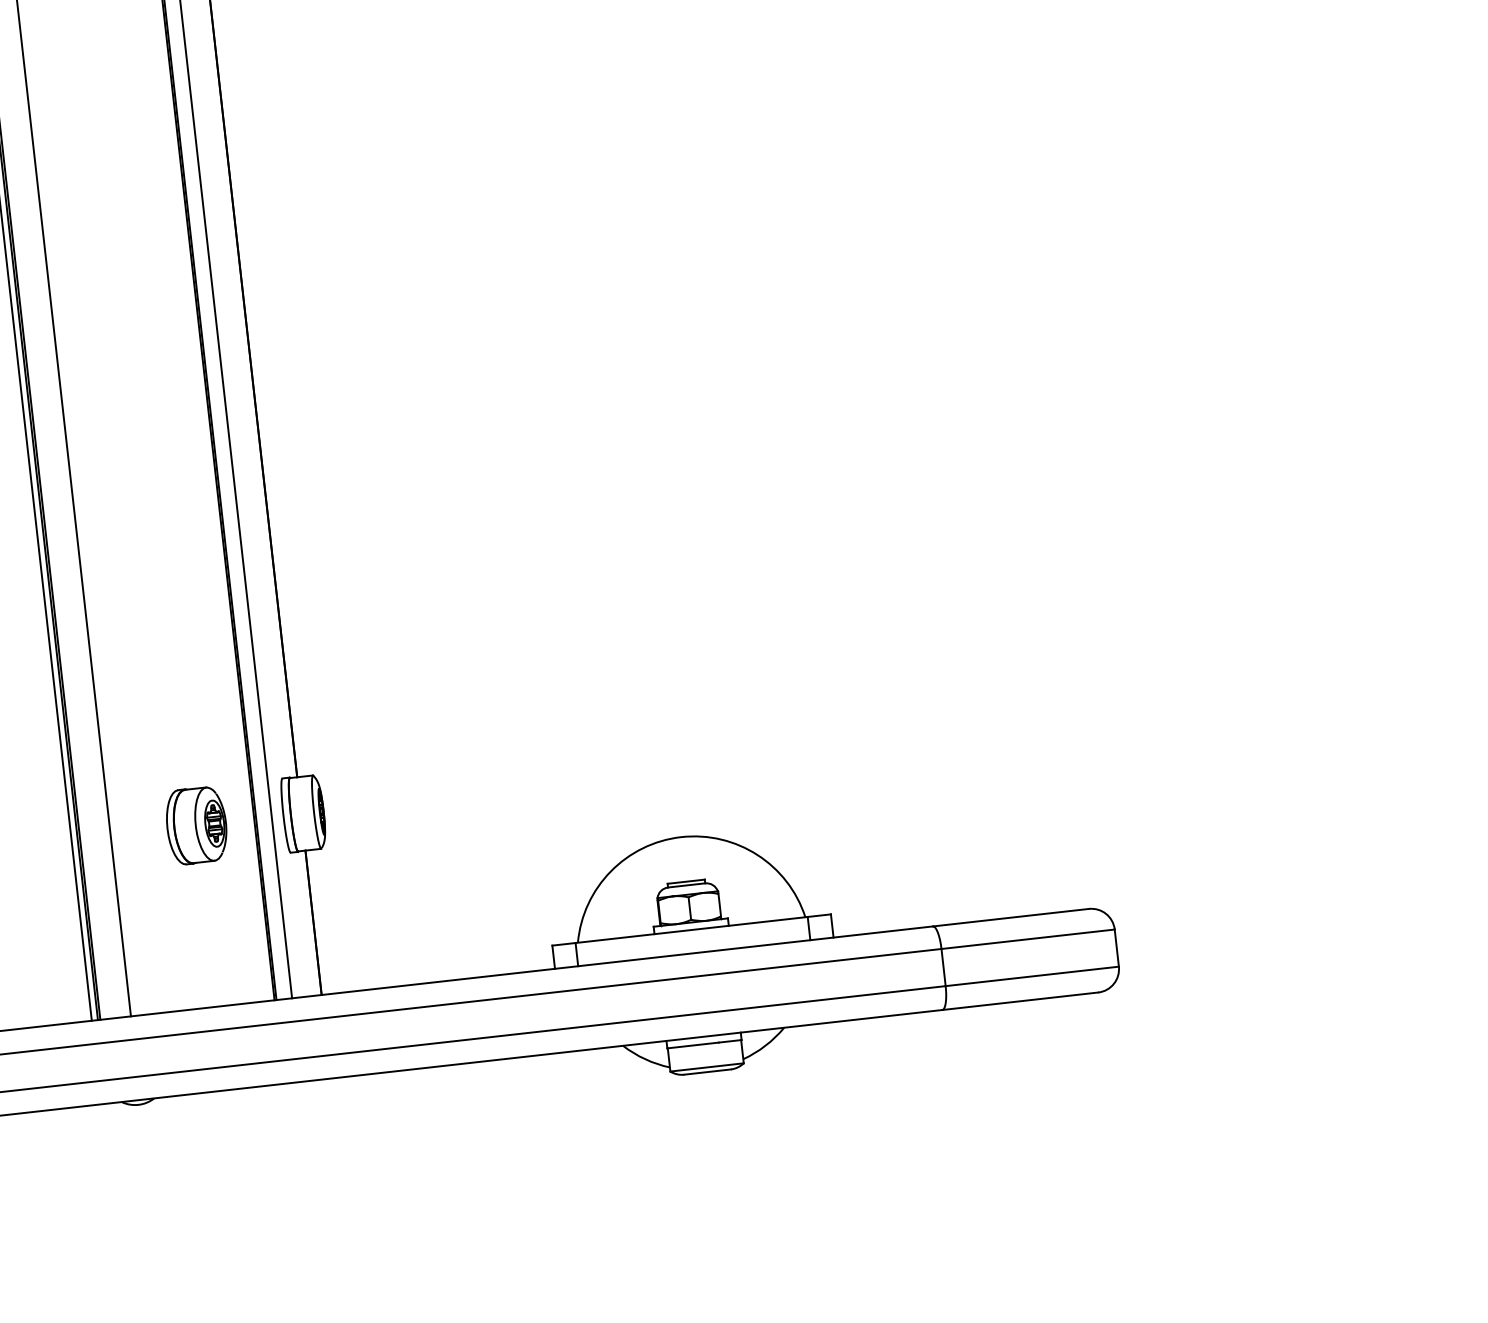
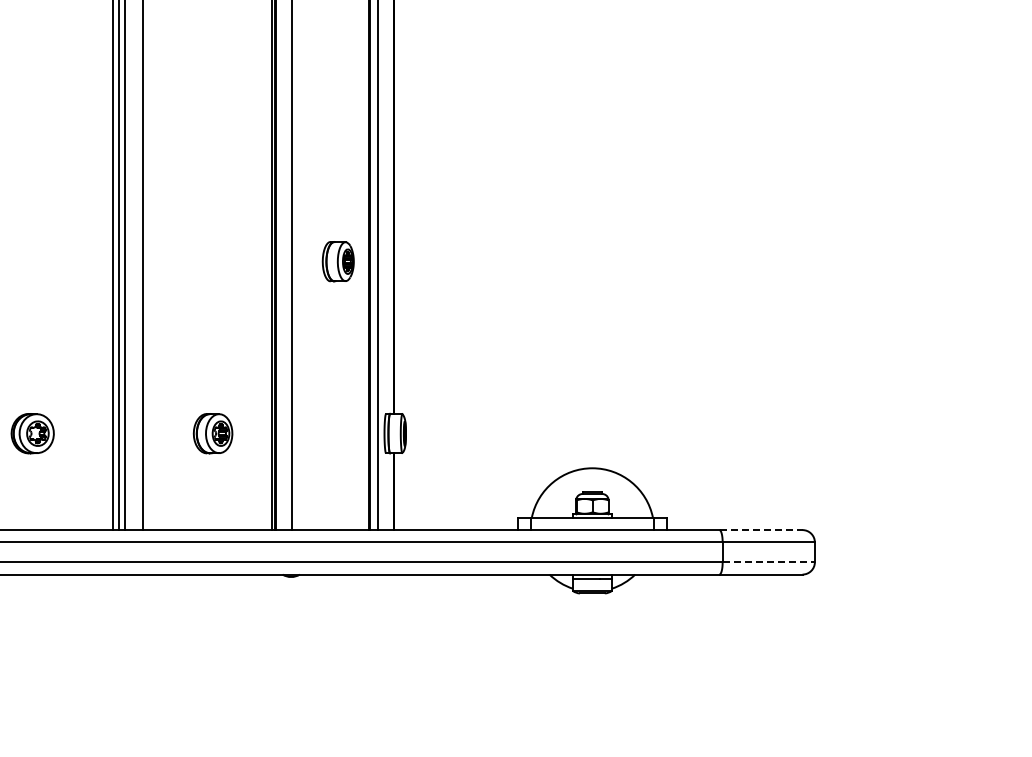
part: (195, 825) -> (337, 261), moved
line: (1011, 918) -> (761, 530), solid -> dashed
line: (1033, 976) -> (769, 562), solid -> dashed

